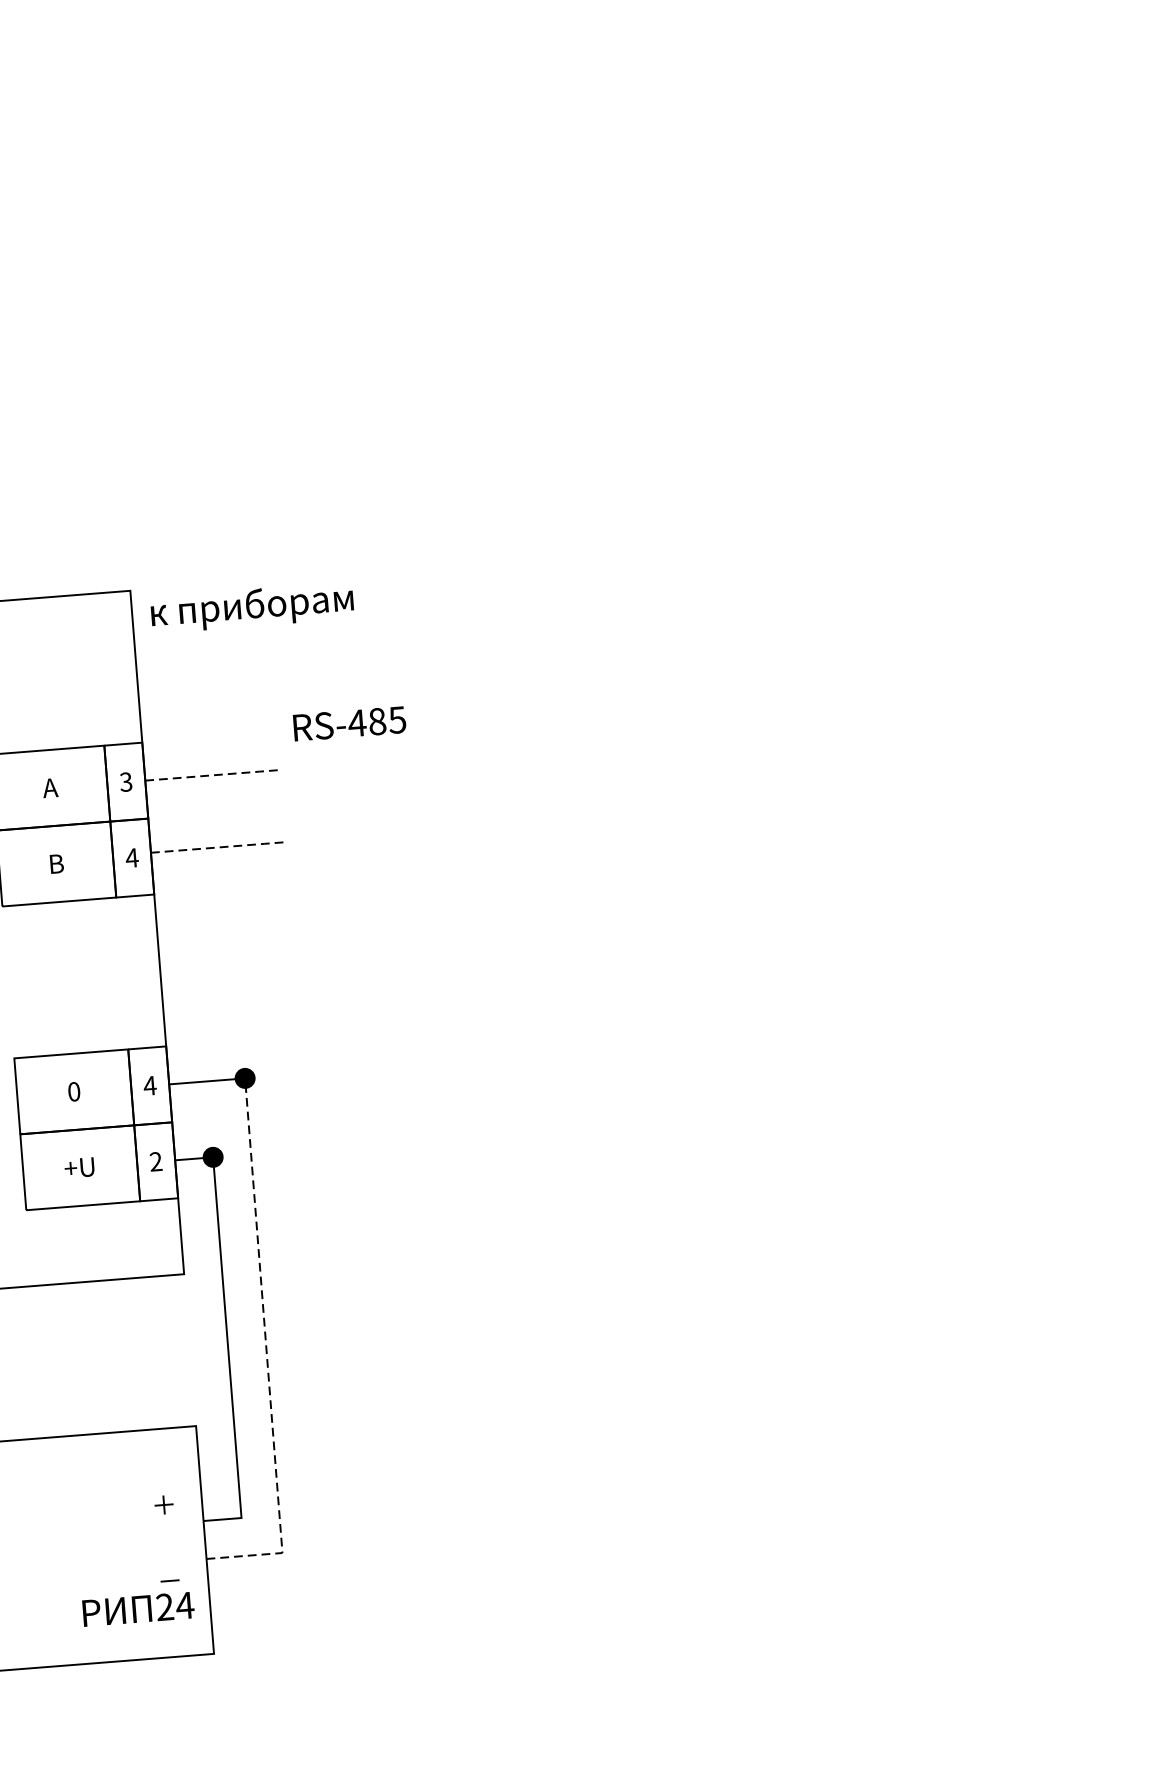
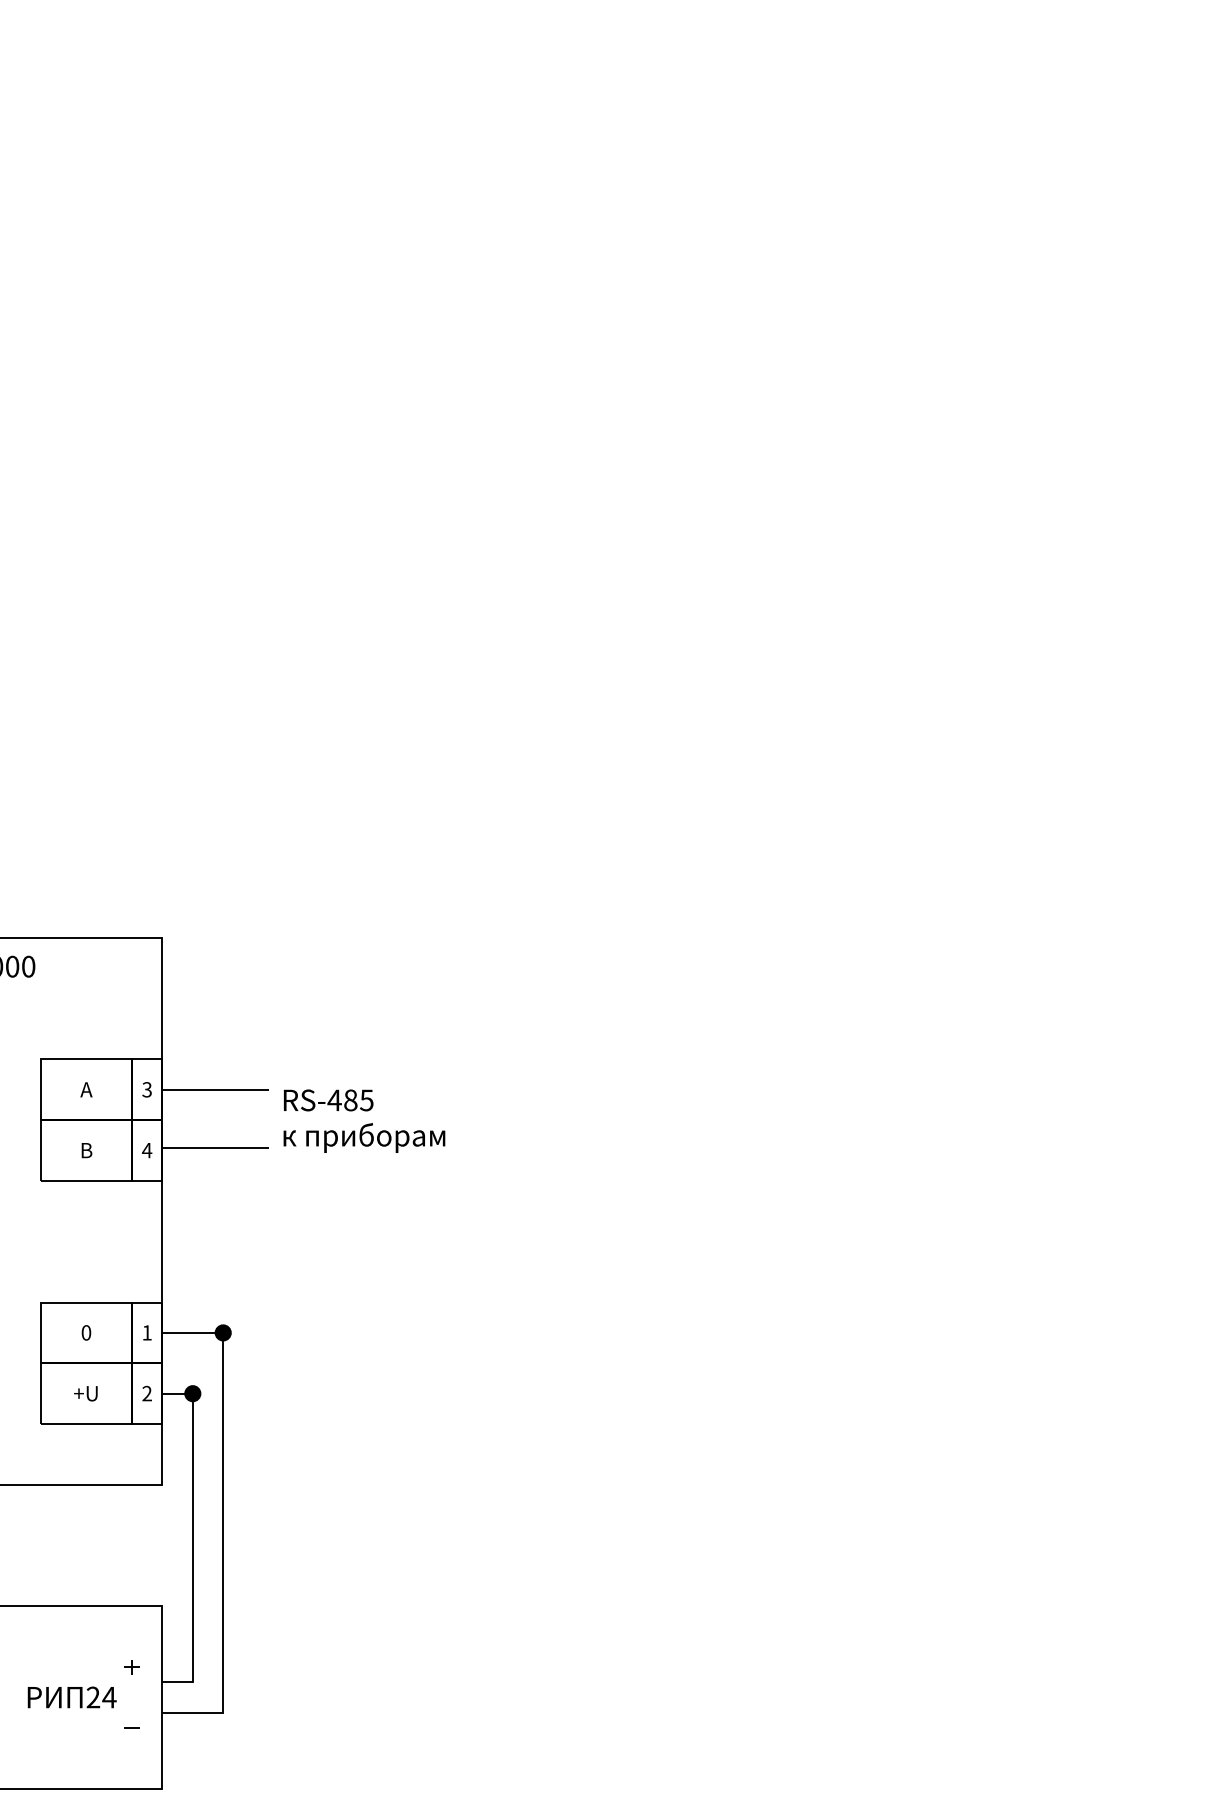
text: (252, 607) -> (364, 1137), moved
text: (349, 723) -> (328, 1100), moved
line: (212, 774) -> (216, 1089), dashed -> solid
line: (218, 847) -> (216, 1147), dashed -> solid
text: (150, 1085) -> (147, 1332), 4 -> 1
line: (267, 1353) -> (223, 1553), dashed -> solid
text: (137, 1609) -> (71, 1697), moved

